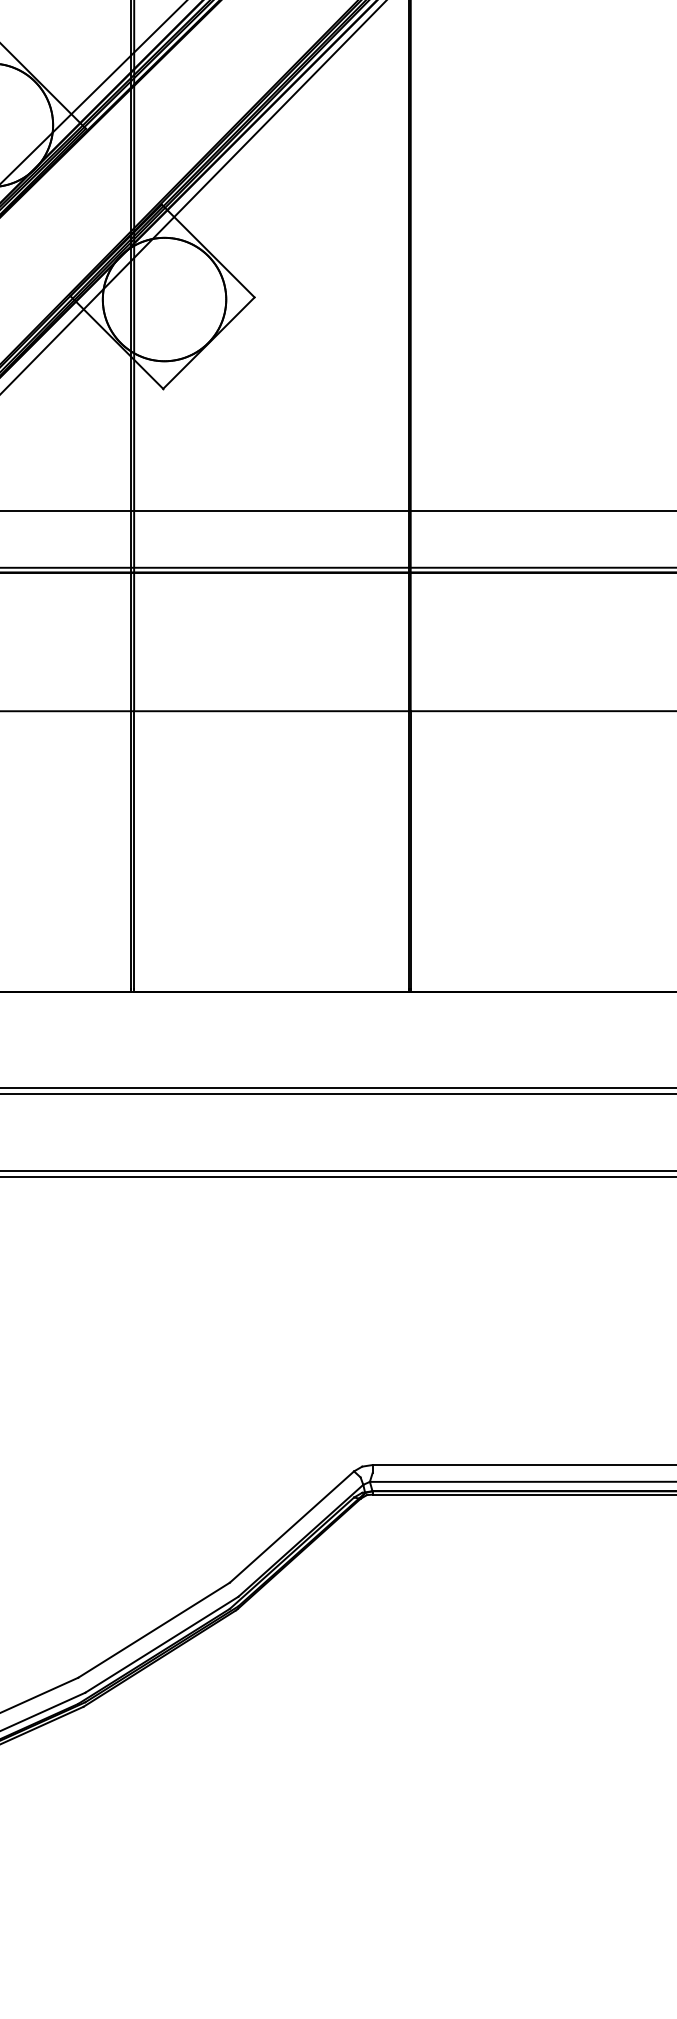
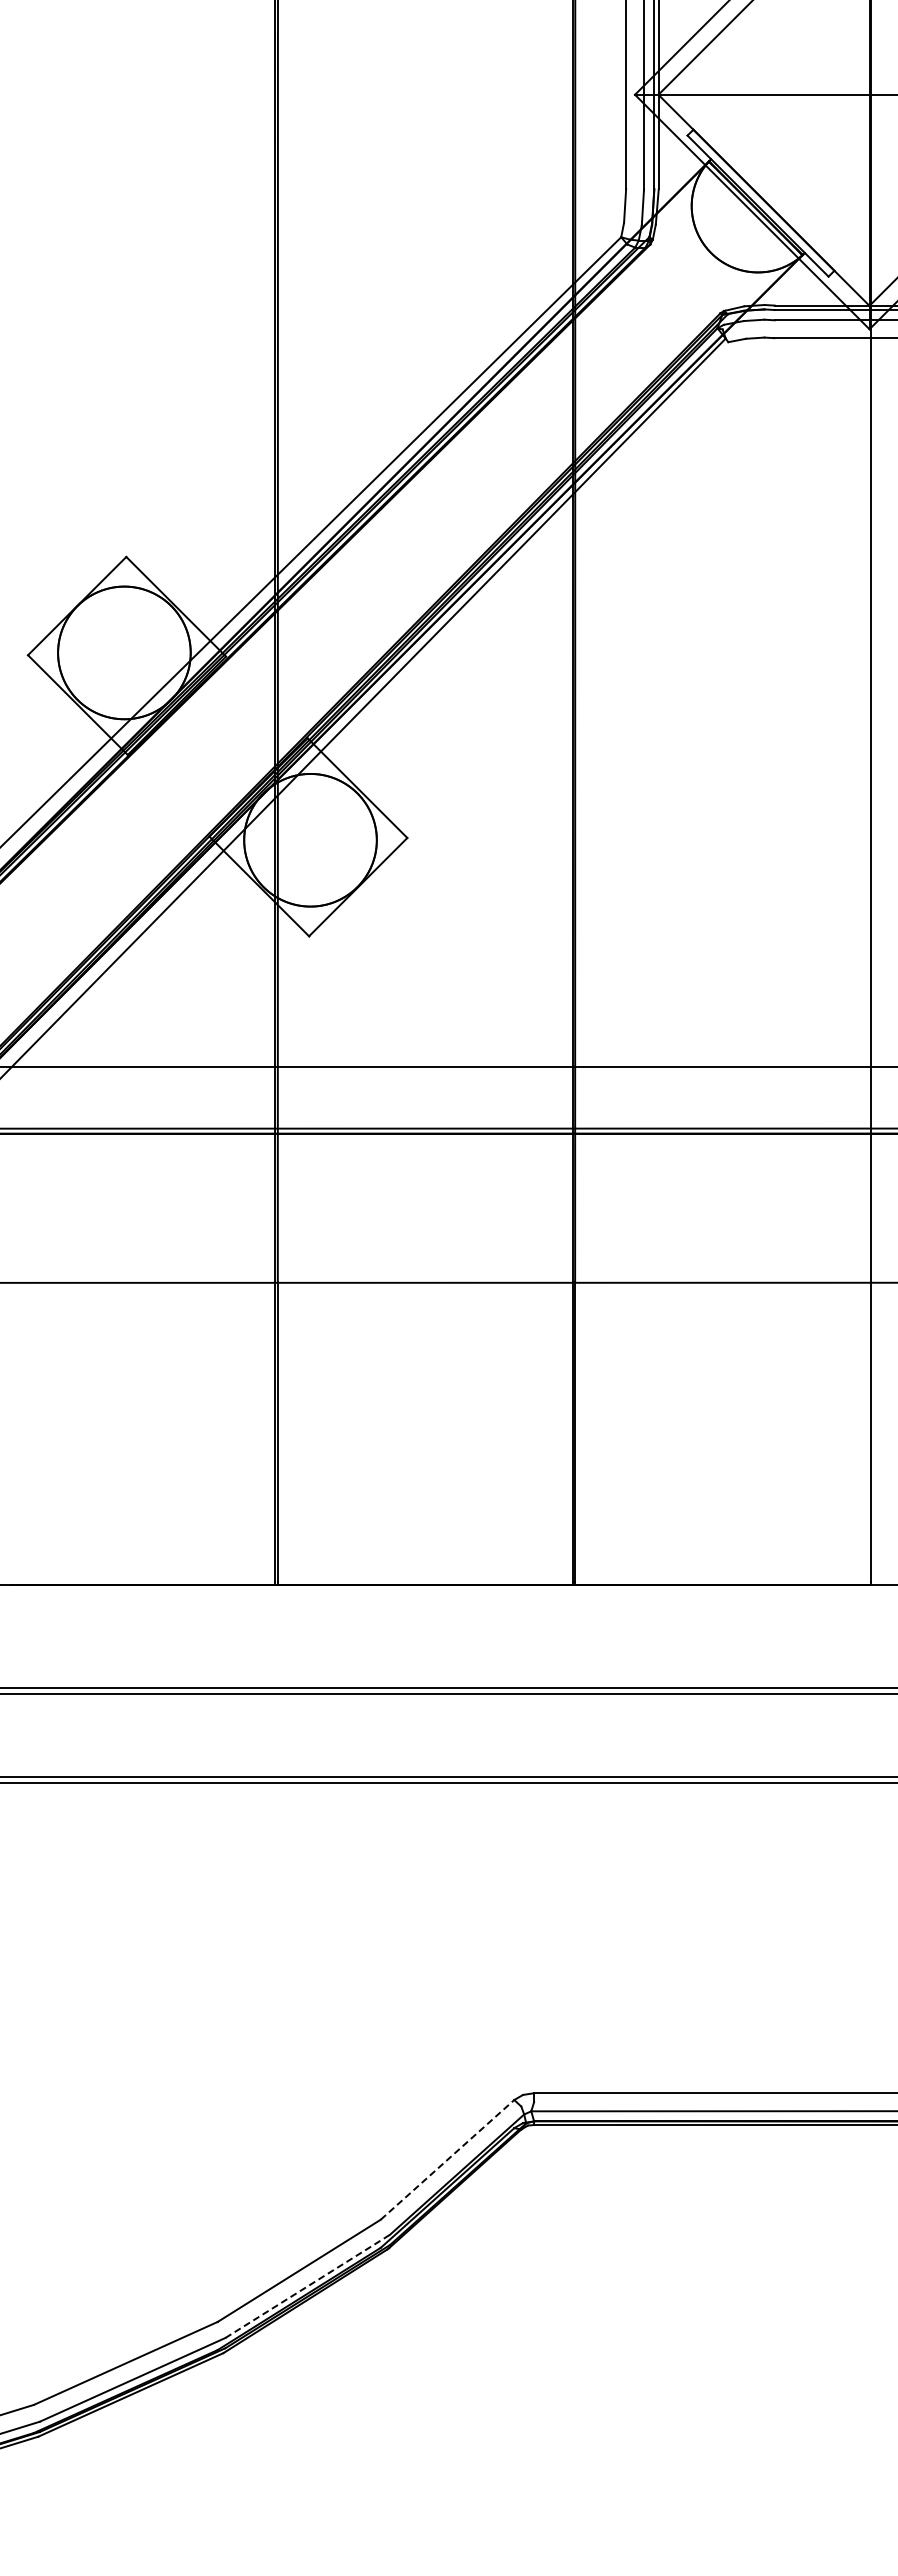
line: (291, 1526) -> (447, 2159), solid -> dashed
line: (162, 1644) -> (308, 2286), solid -> dashed

